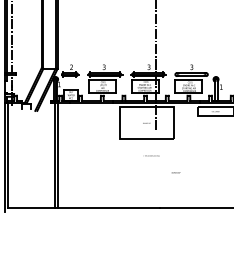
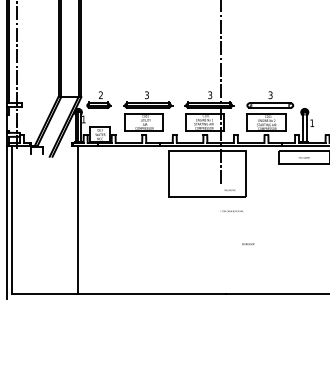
text: (146, 122) -> (229, 189), moved
line: (57, 155) -> (81, 219), removed
text: (151, 155) -> (231, 210), moved

